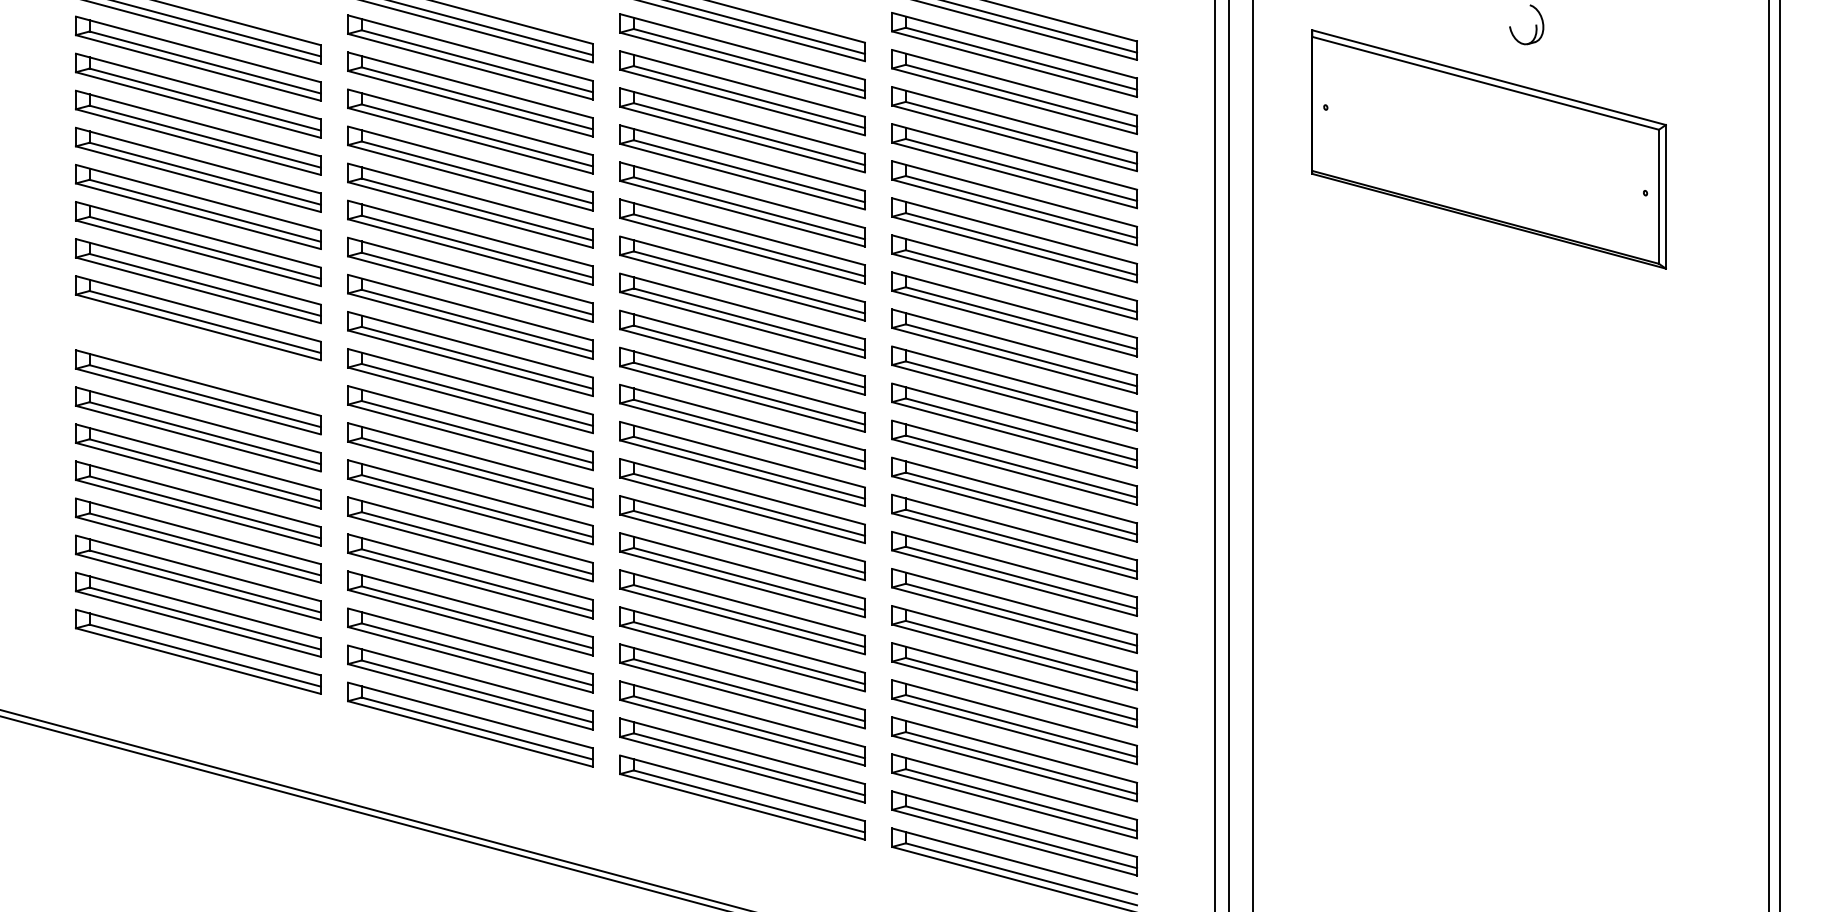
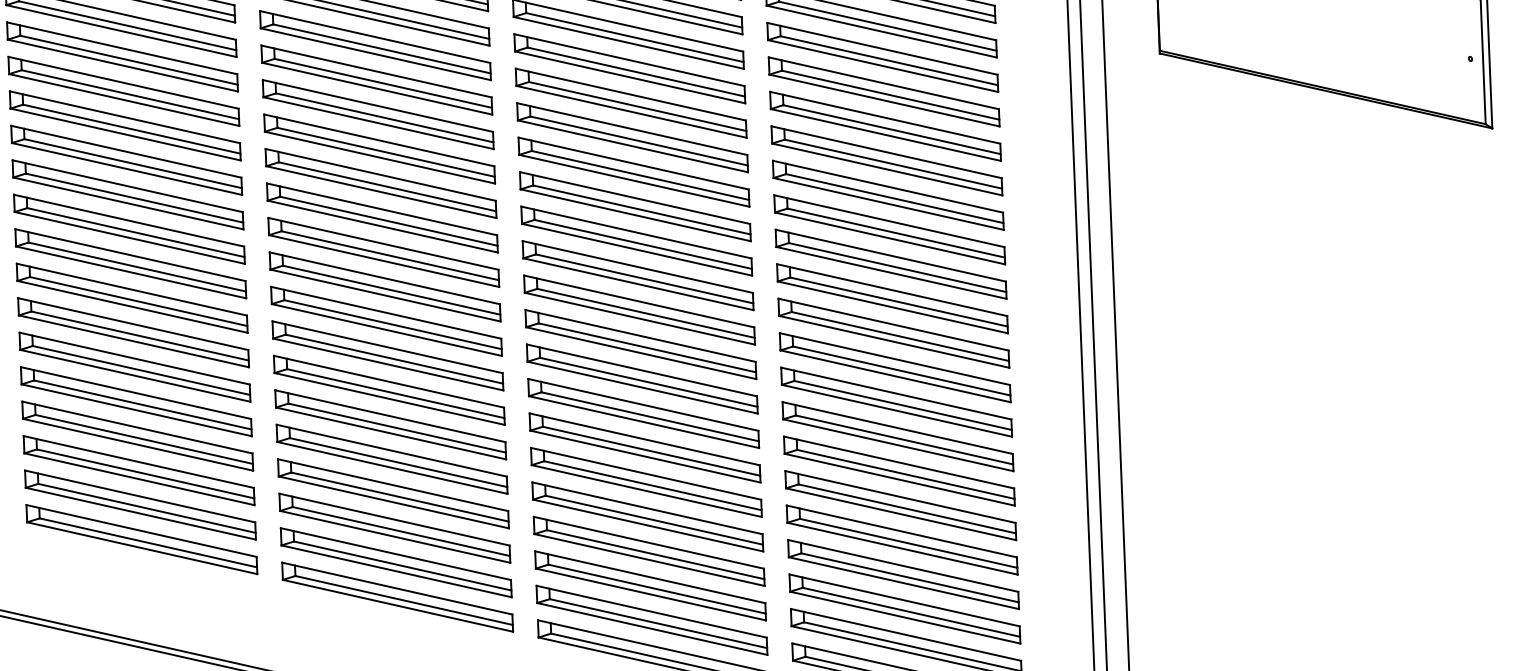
part: (198, 355) -> (130, 264), added

